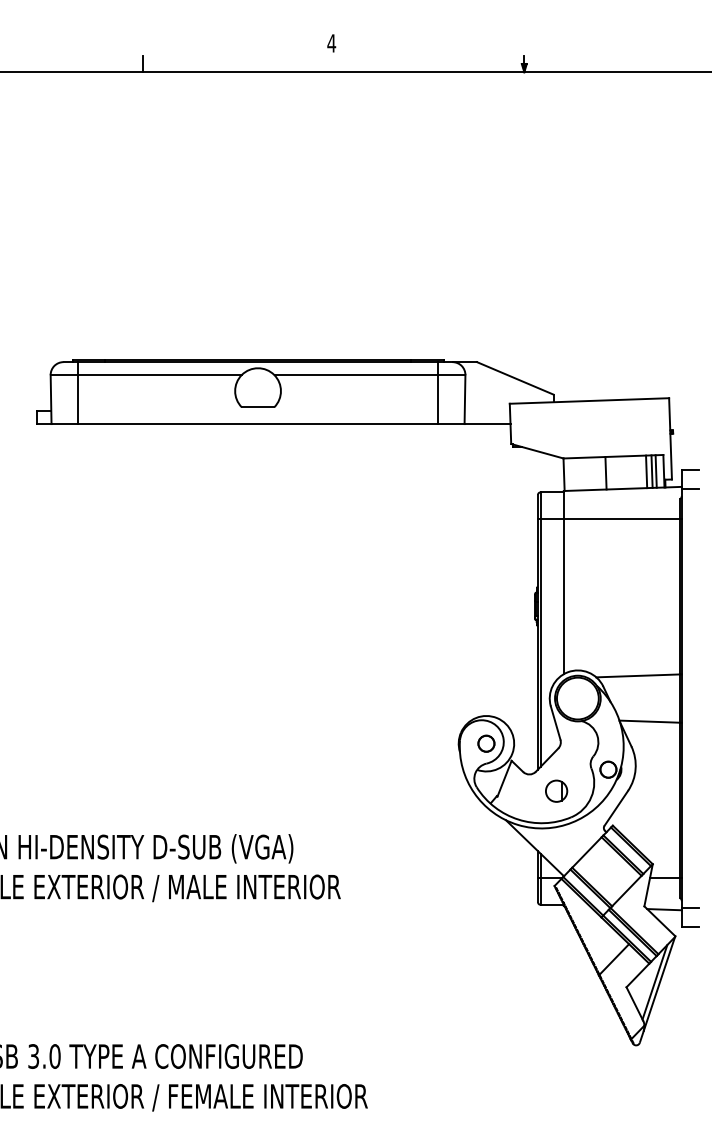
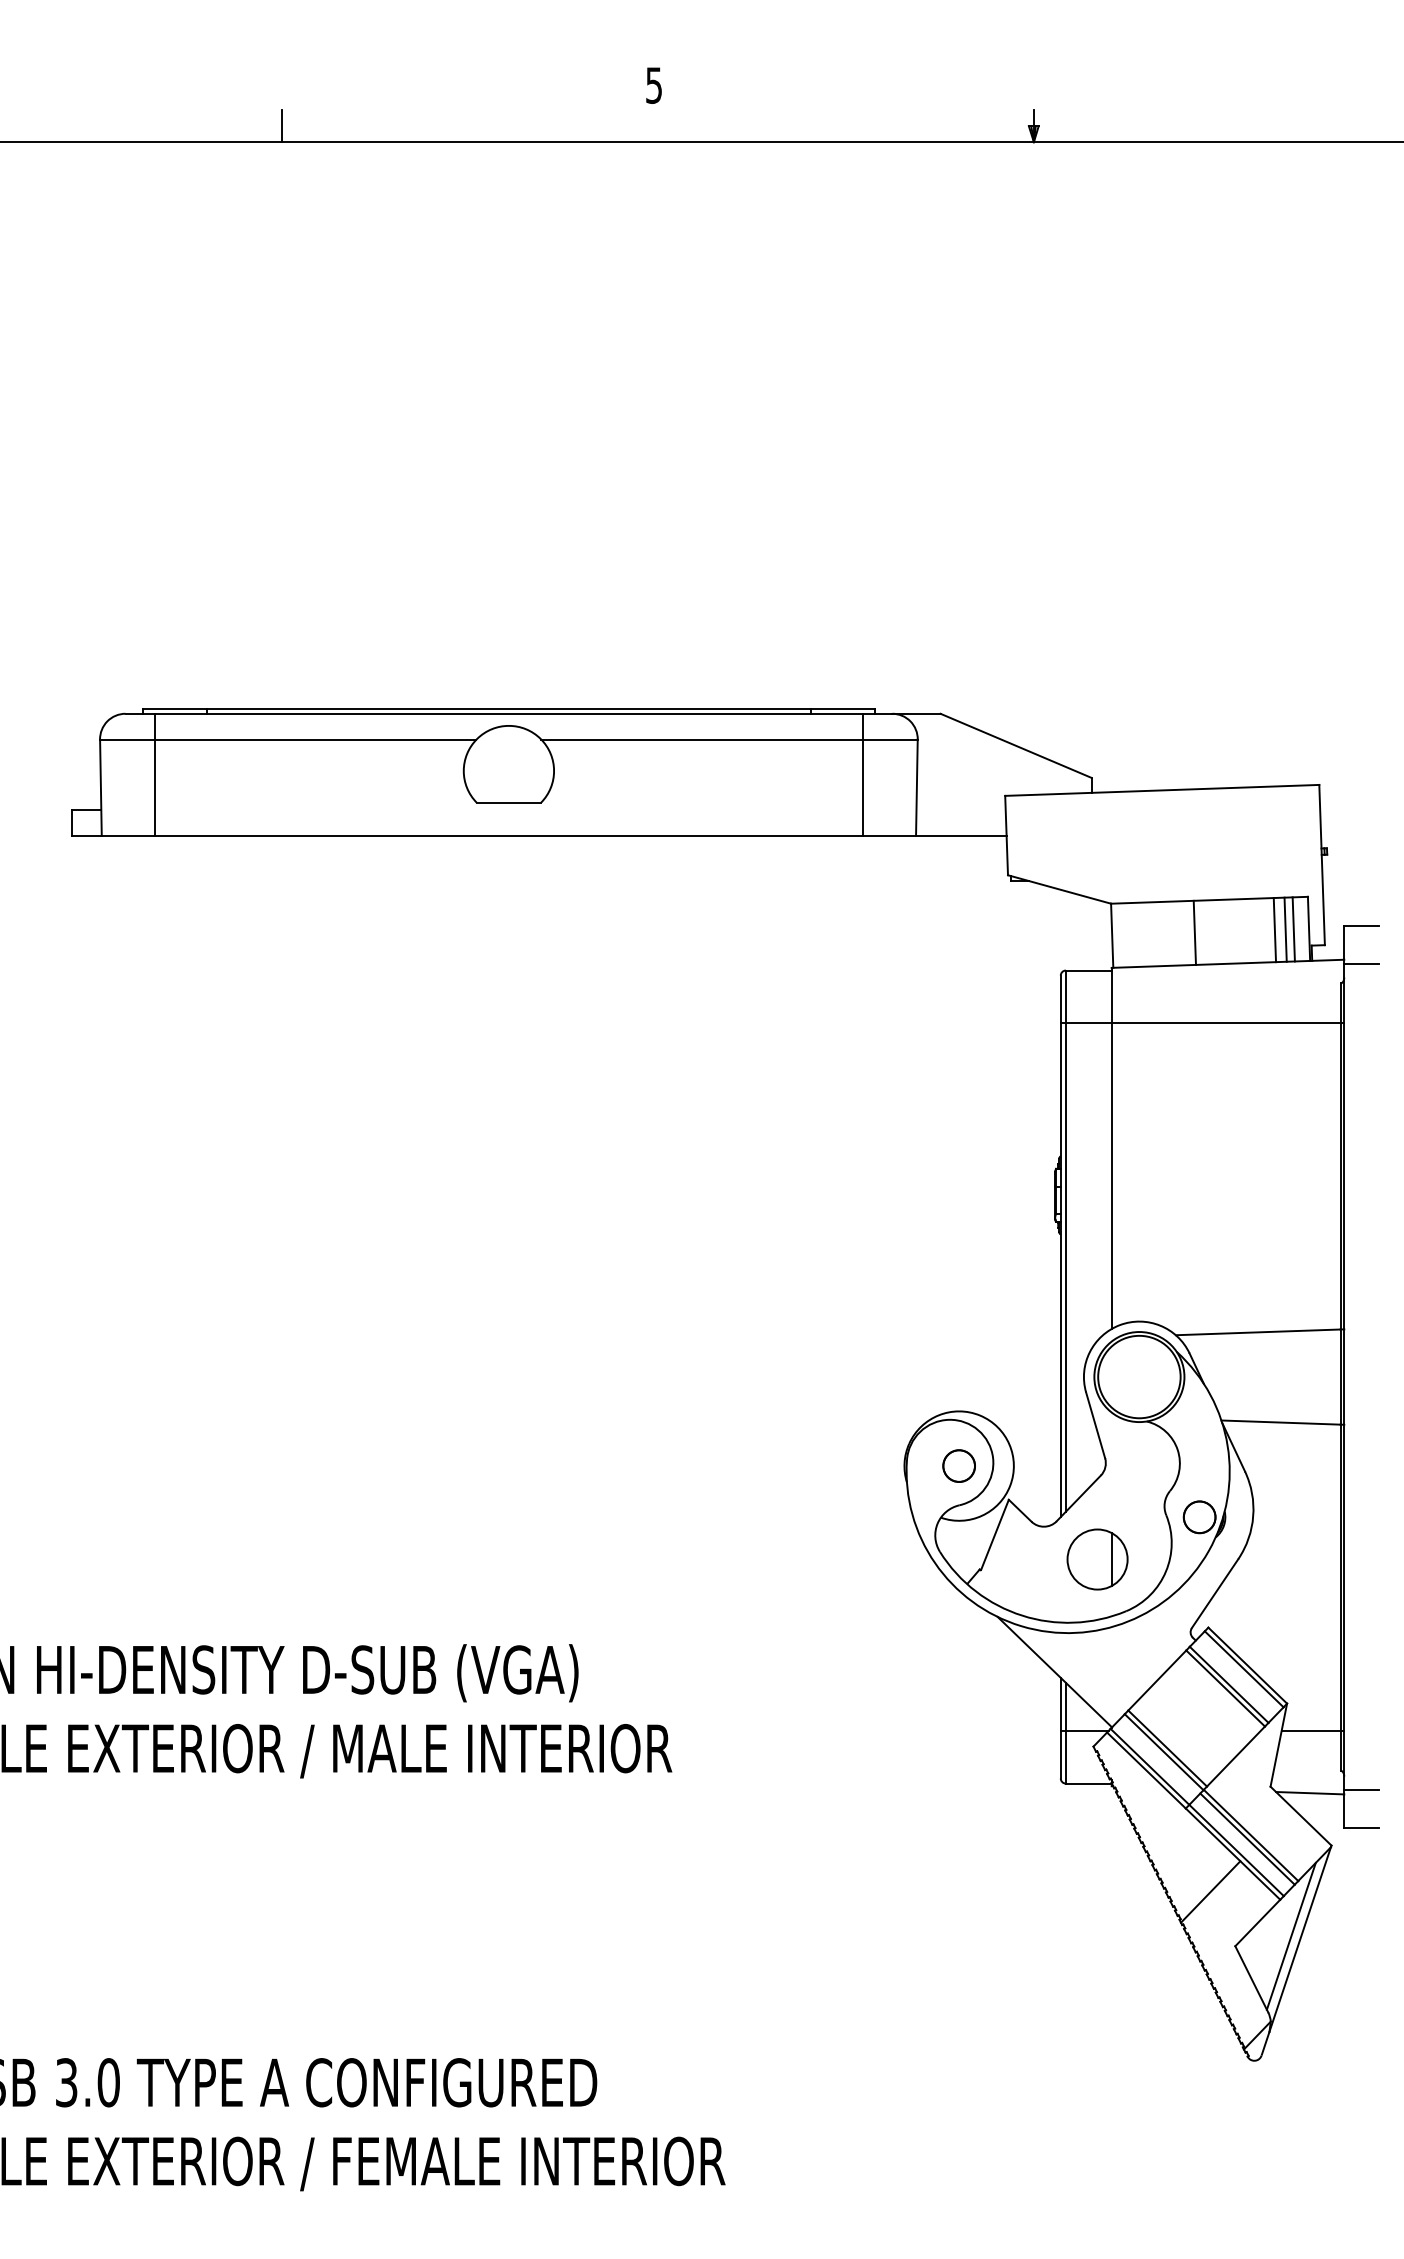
text: (331, 43) -> (653, 85), 4 -> 5
part: (556, 791) -> (1097, 1560), size x1.43

